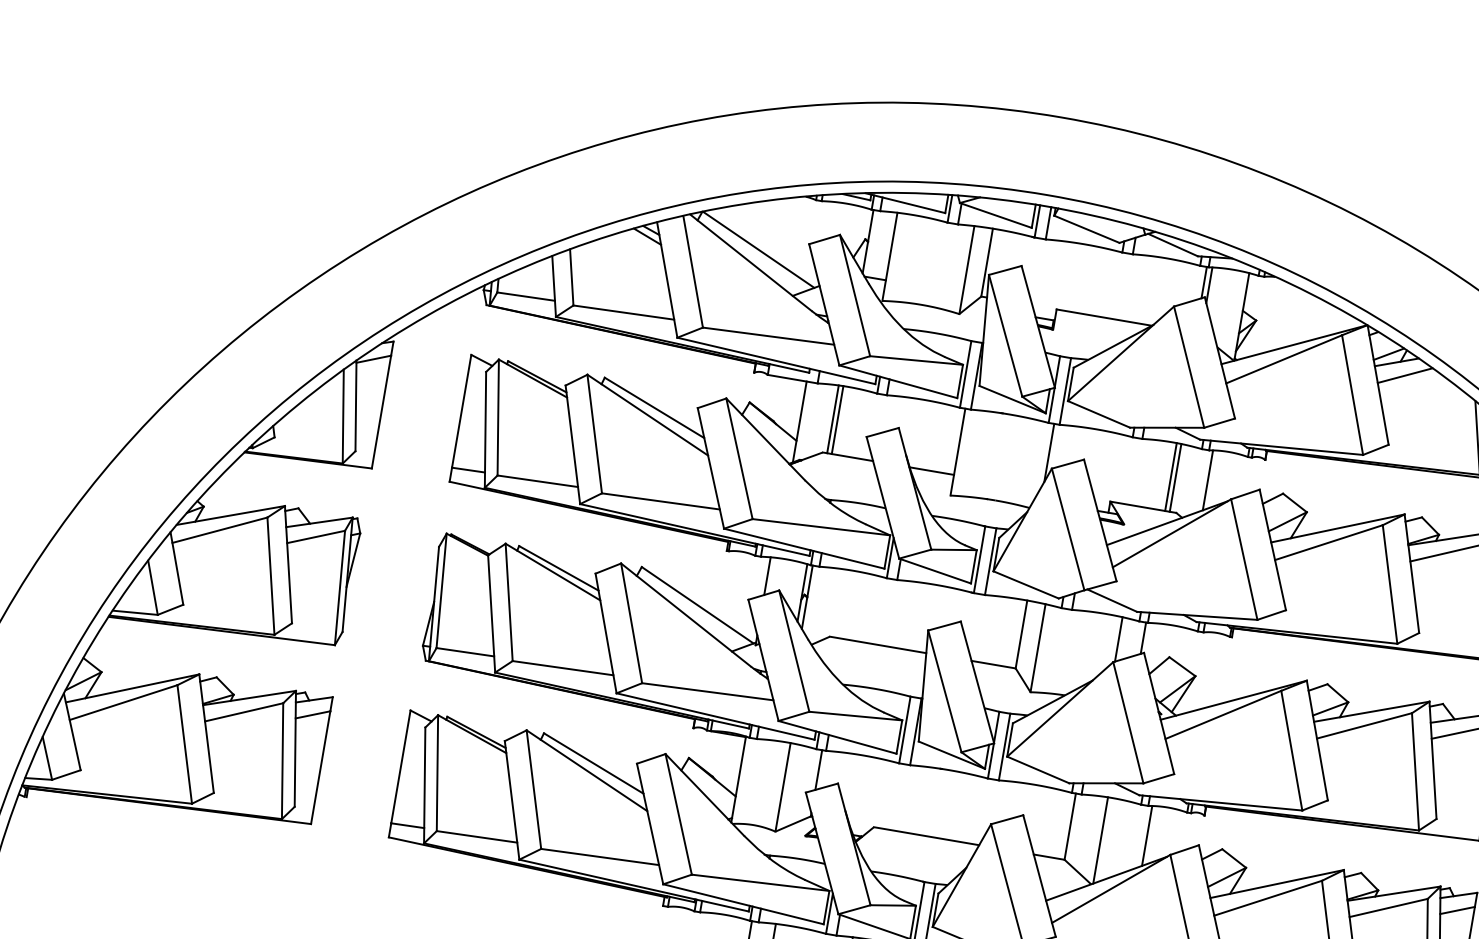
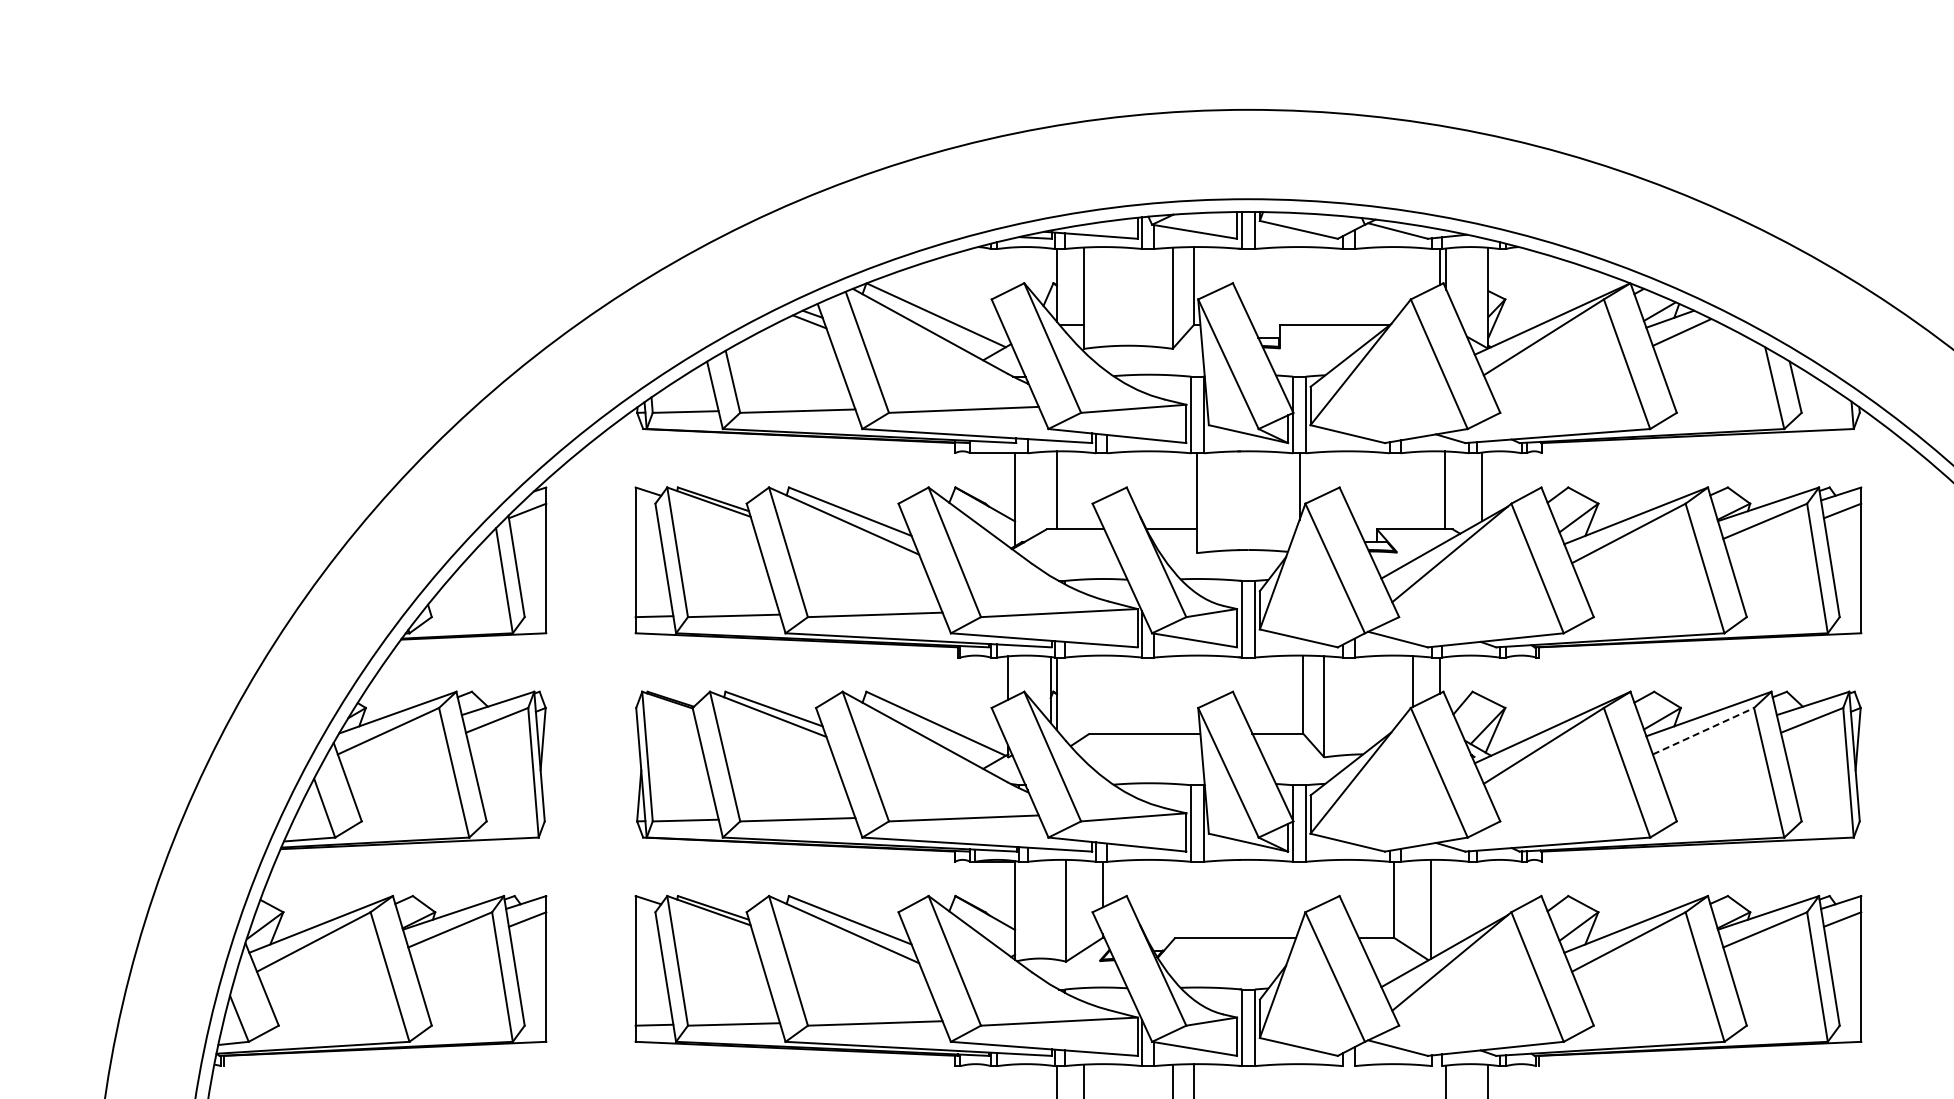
line: (832, 419) -> (1051, 490), removed
line: (1170, 477) -> (1439, 490), removed
line: (1364, 726) -> (1703, 731), solid -> dashed
line: (1146, 835) -> (1481, 895), removed

